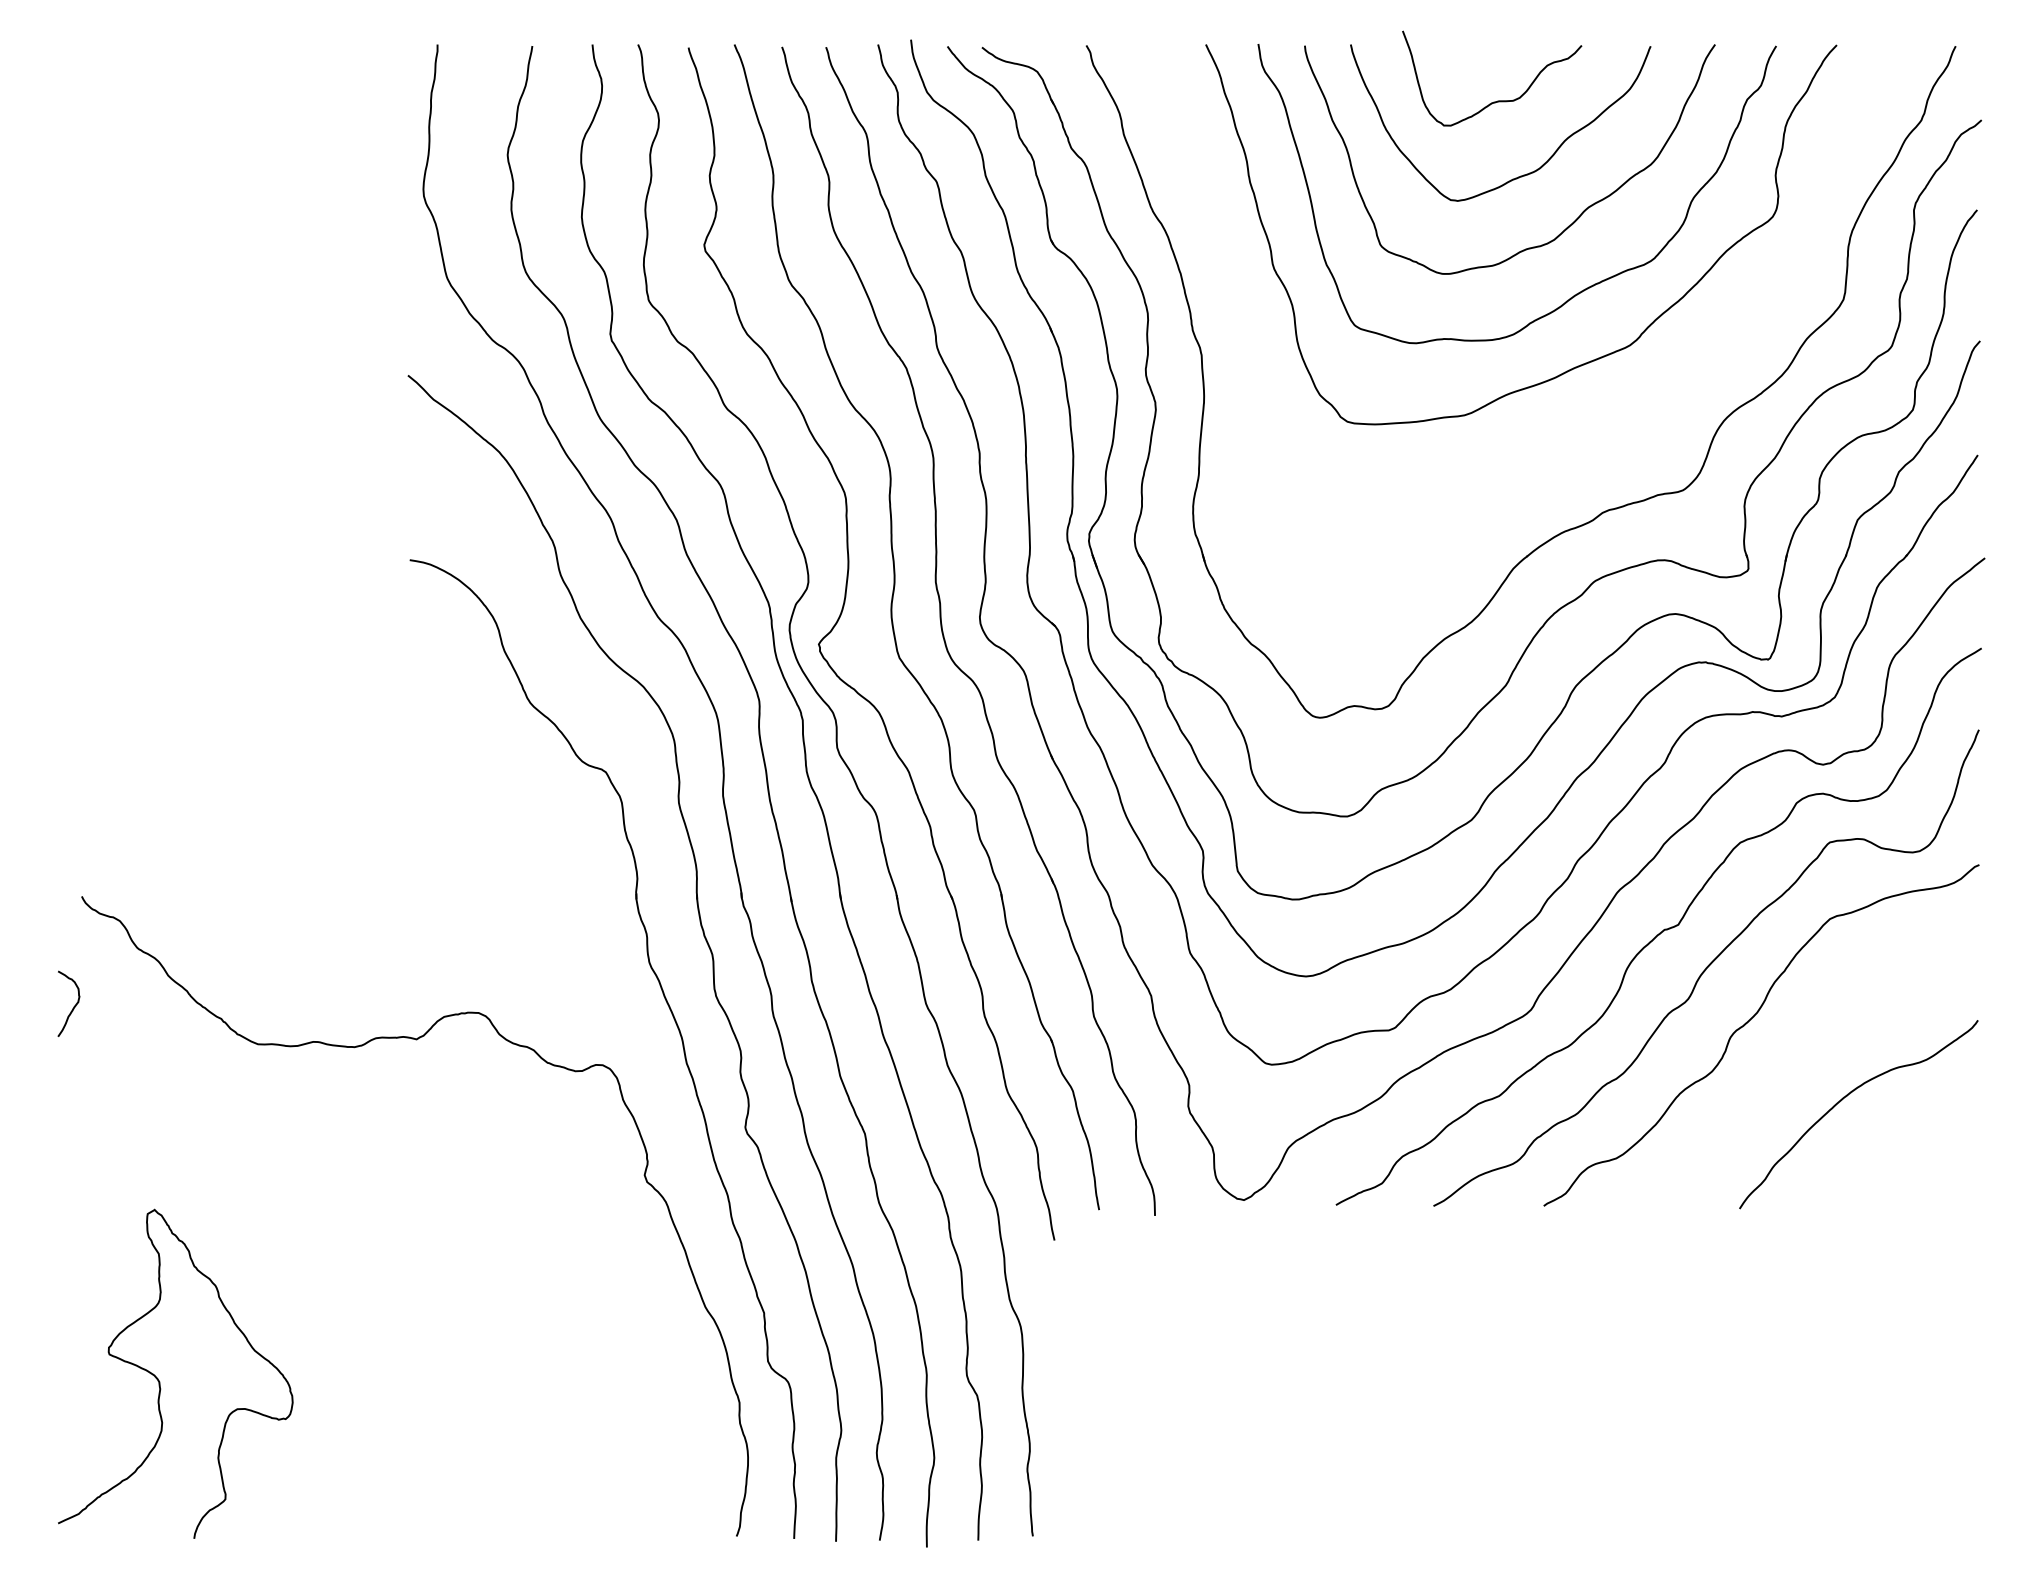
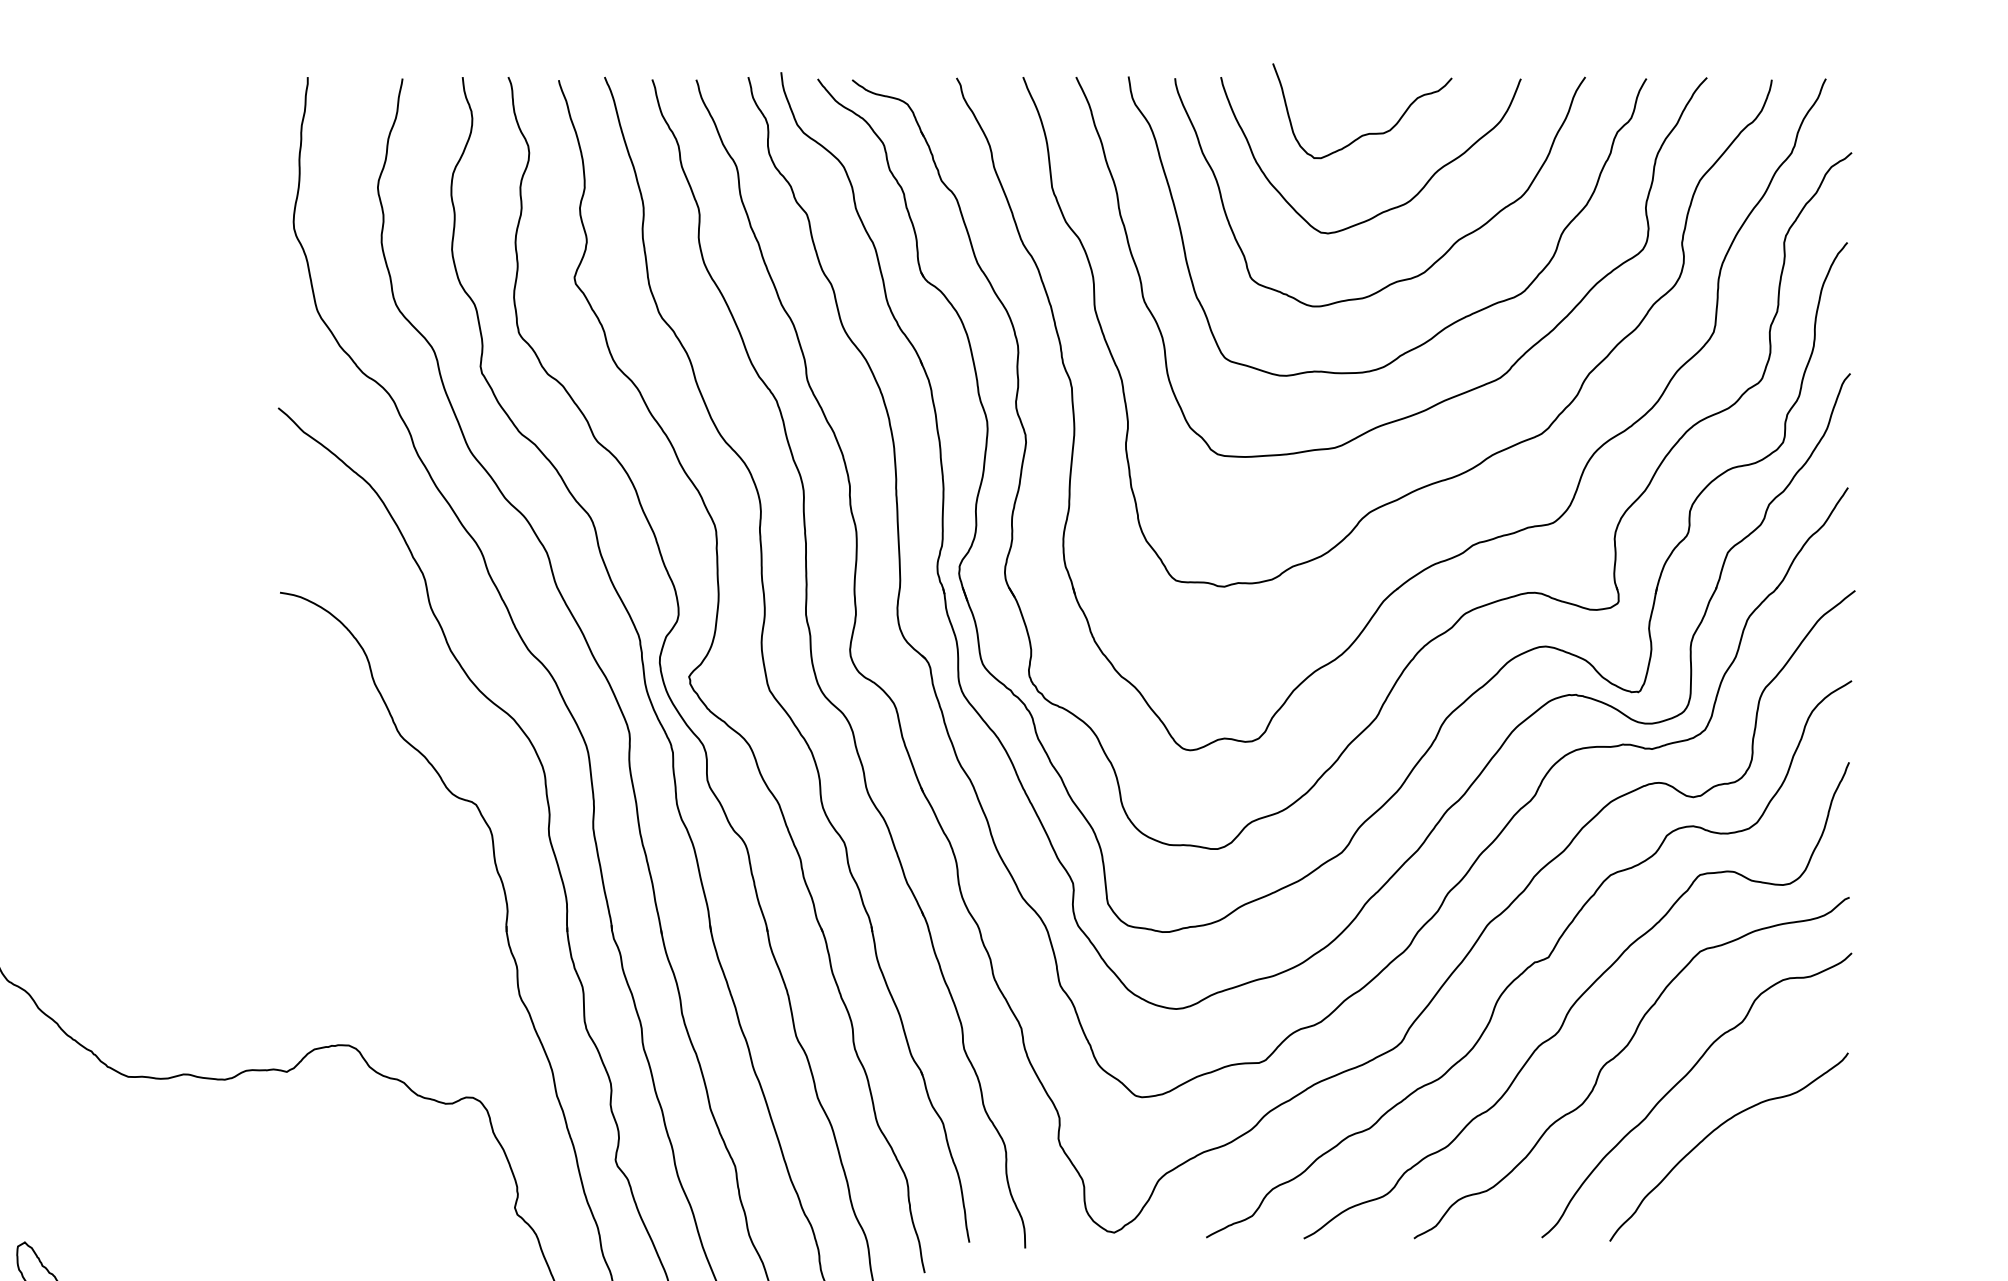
curve: (1615, 425) -> (1485, 458), added
curve: (1812, 1047) -> (1682, 1080), added

